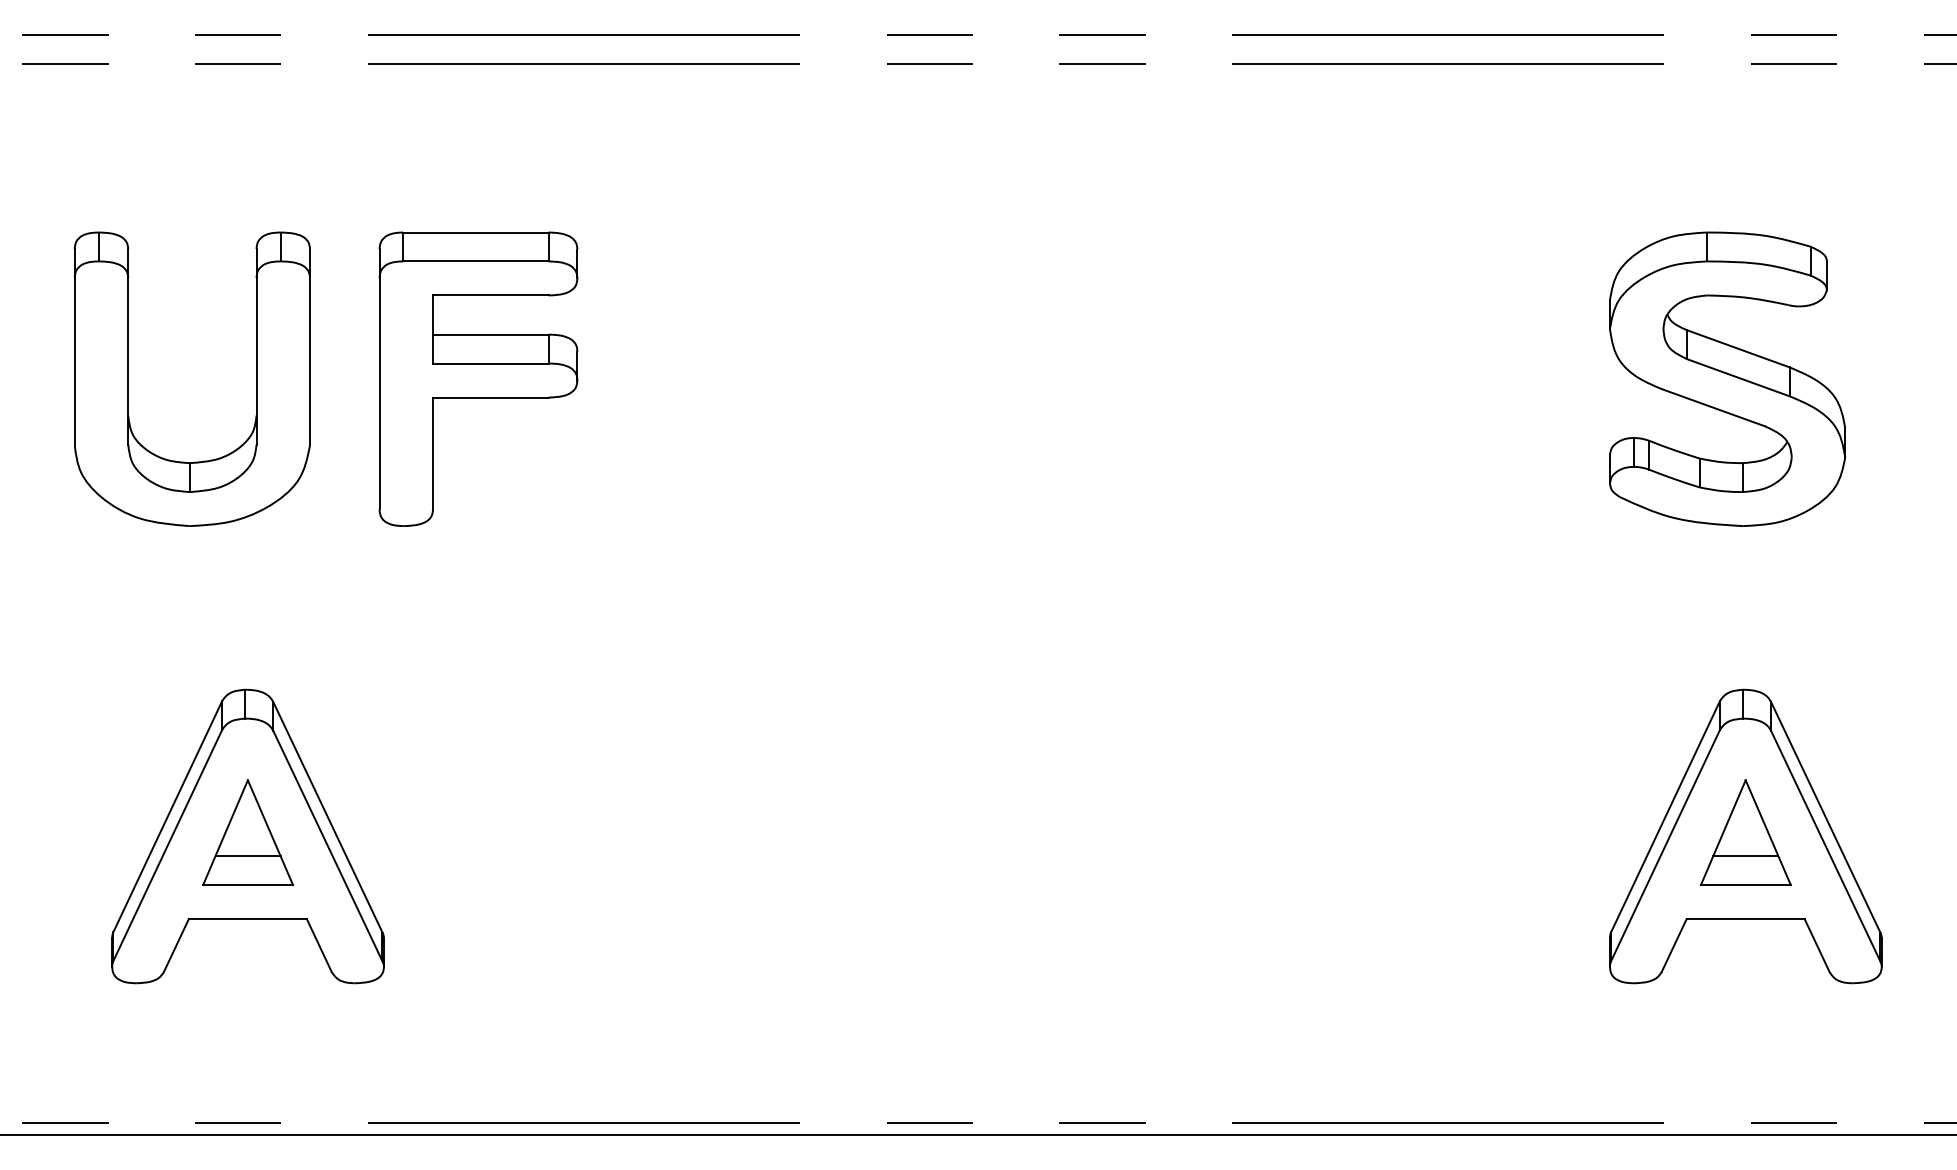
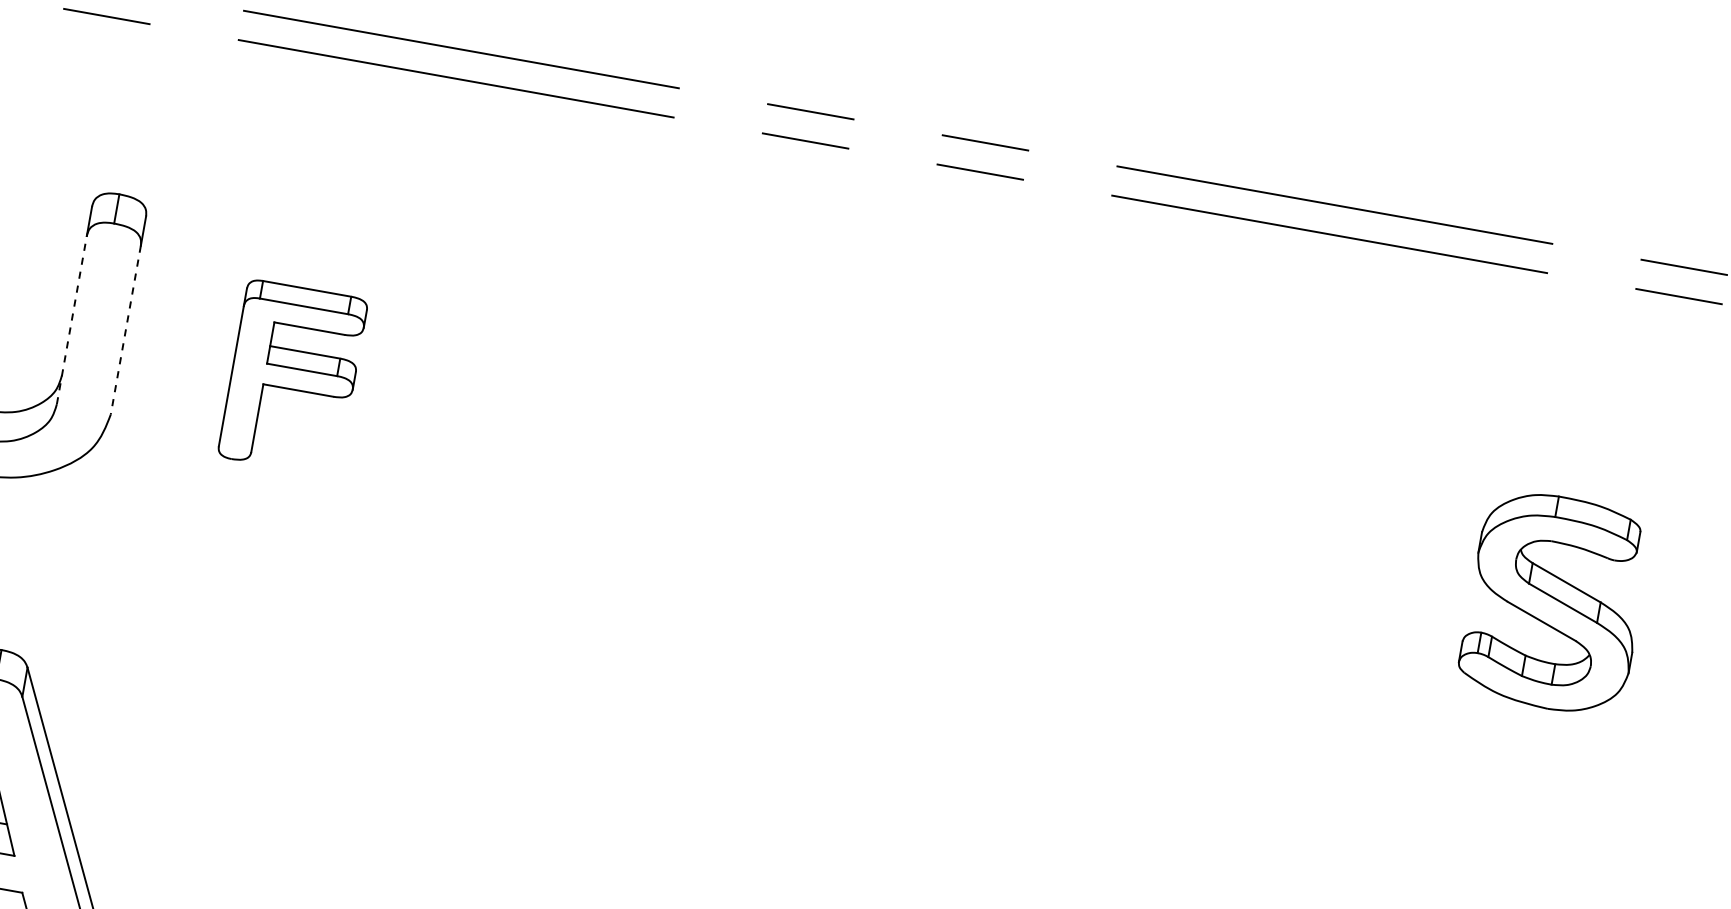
line: (256, 360) -> (71, 319), solid -> dashed
line: (310, 361) -> (126, 330), solid -> dashed
part: (478, 378) -> (293, 377), size x0.6
part: (1727, 378) -> (1555, 602), size x0.7

